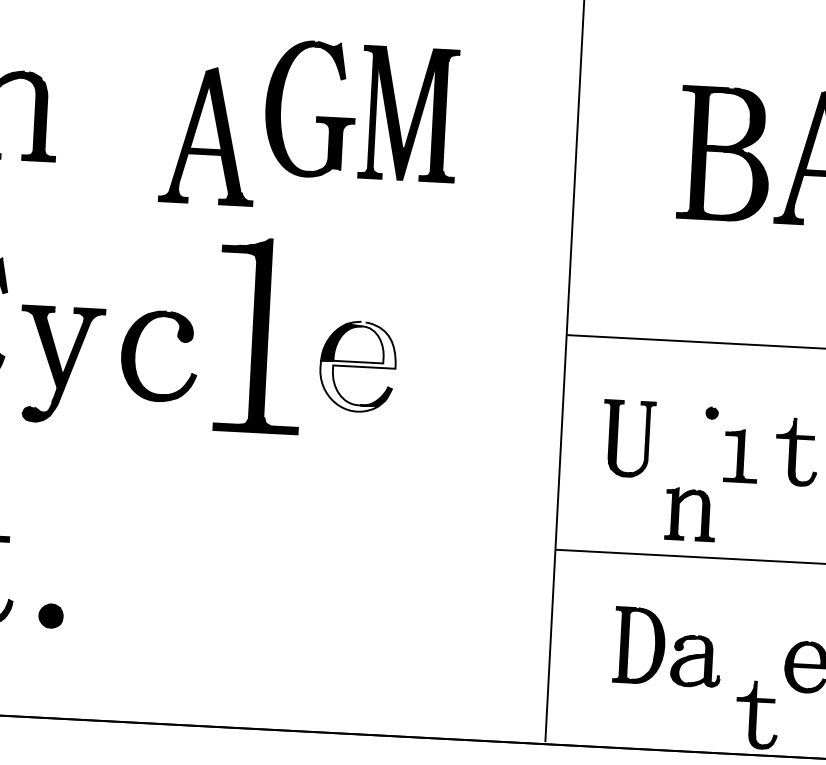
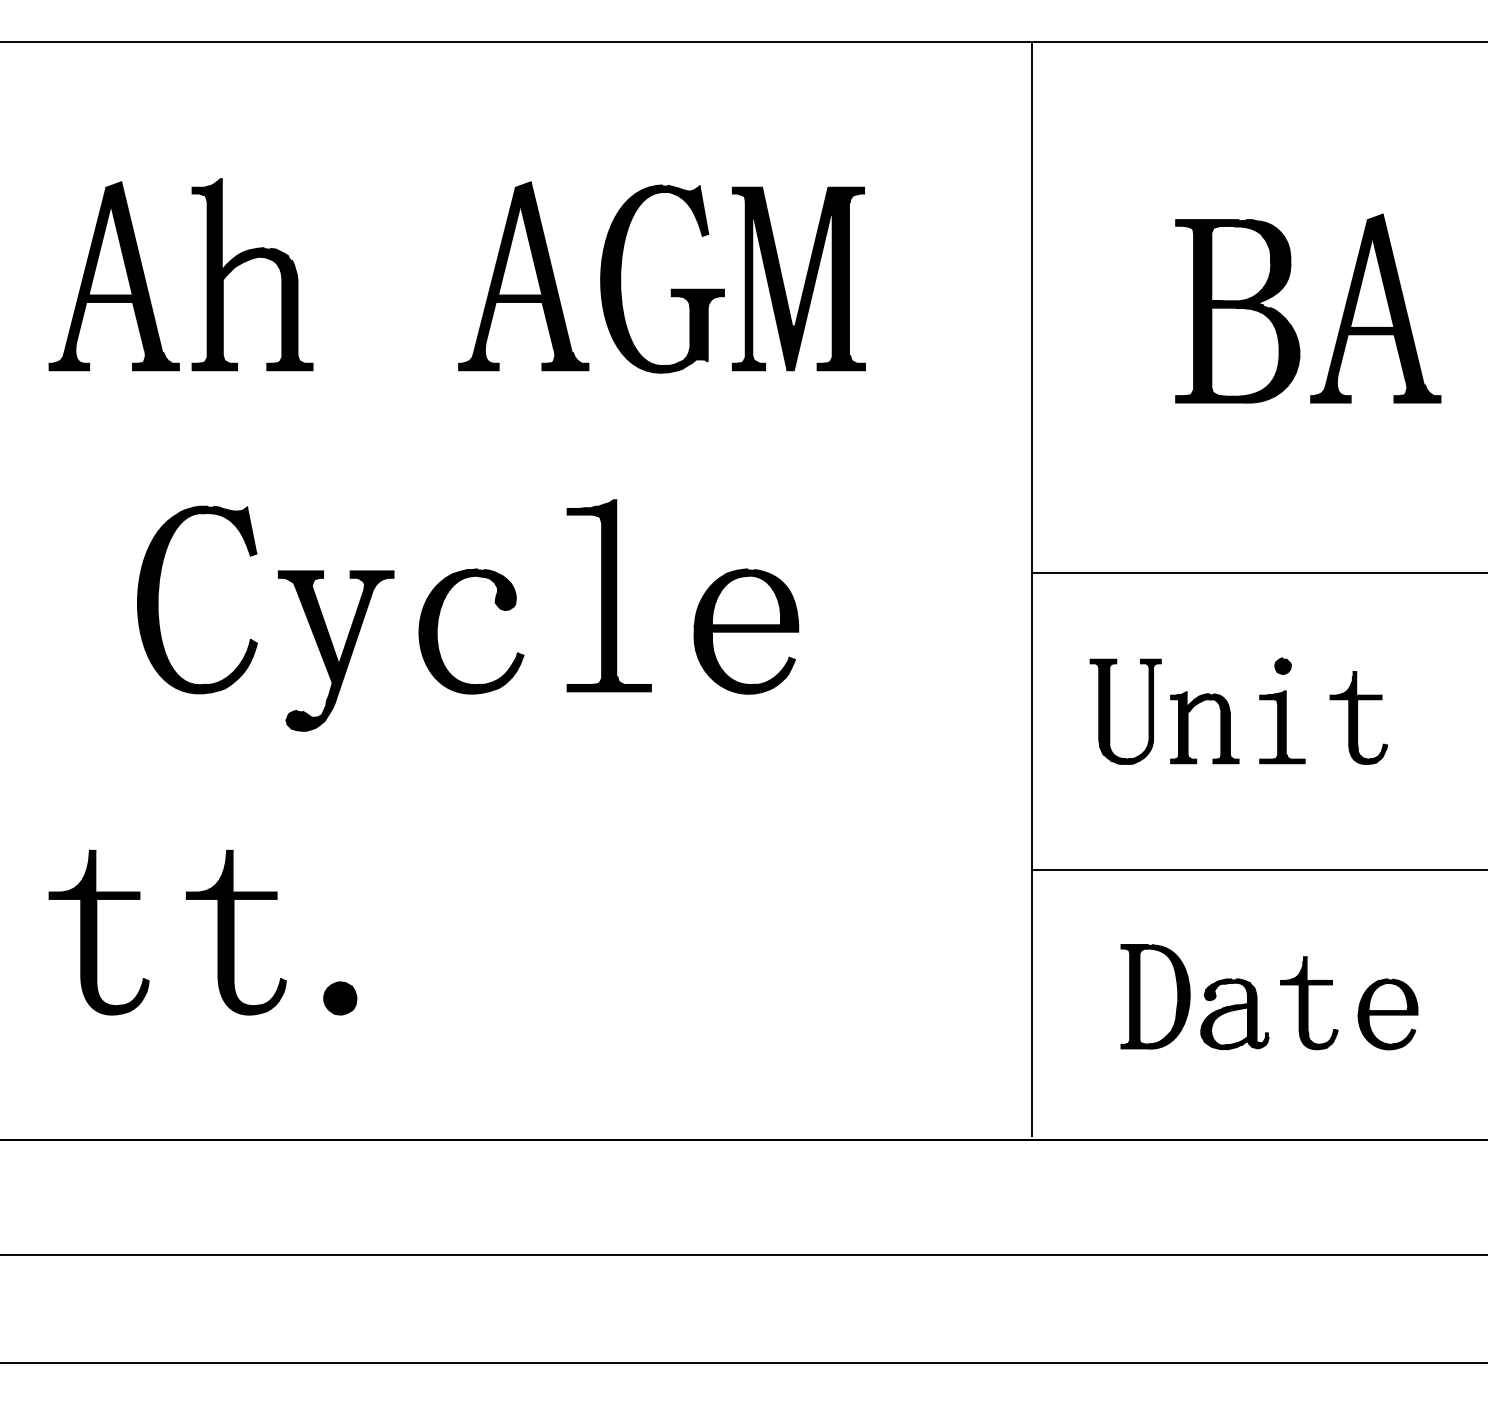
part: (208, 135) -> (523, 276), moved
part: (259, 335) -> (608, 595), size x0.71
fill: (358, 366) -> (746, 631), added
part: (711, 412) -> (1282, 665), moved
part: (678, 513) -> (1188, 727), moved
part: (757, 715) -> (1309, 1003), moved

